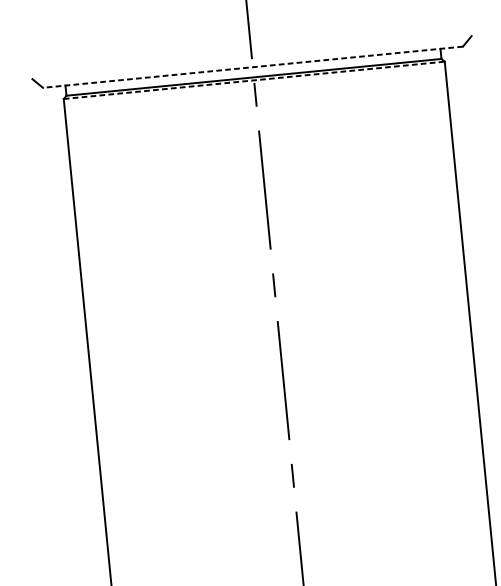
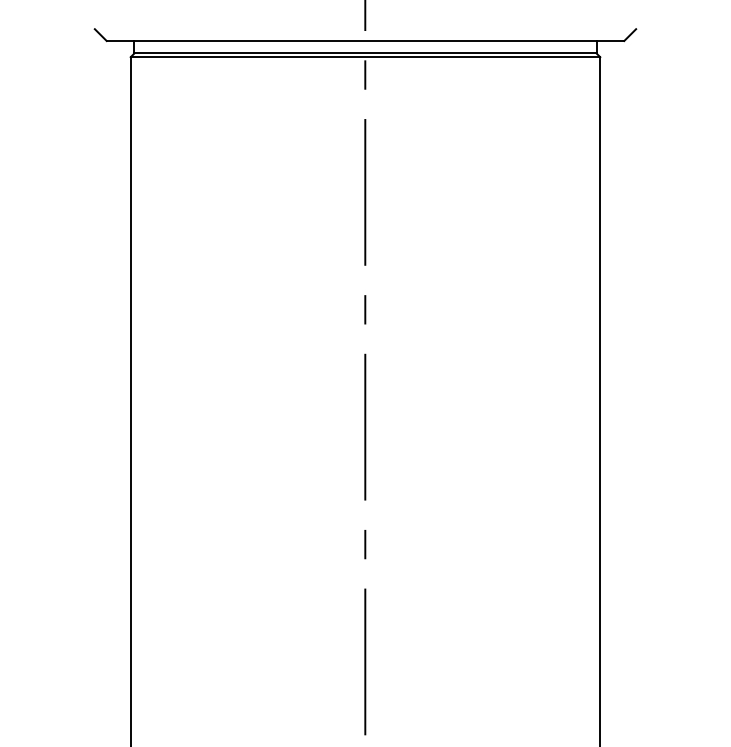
line: (253, 67) -> (365, 41), dashed -> solid
line: (254, 80) -> (365, 57), dashed -> solid

